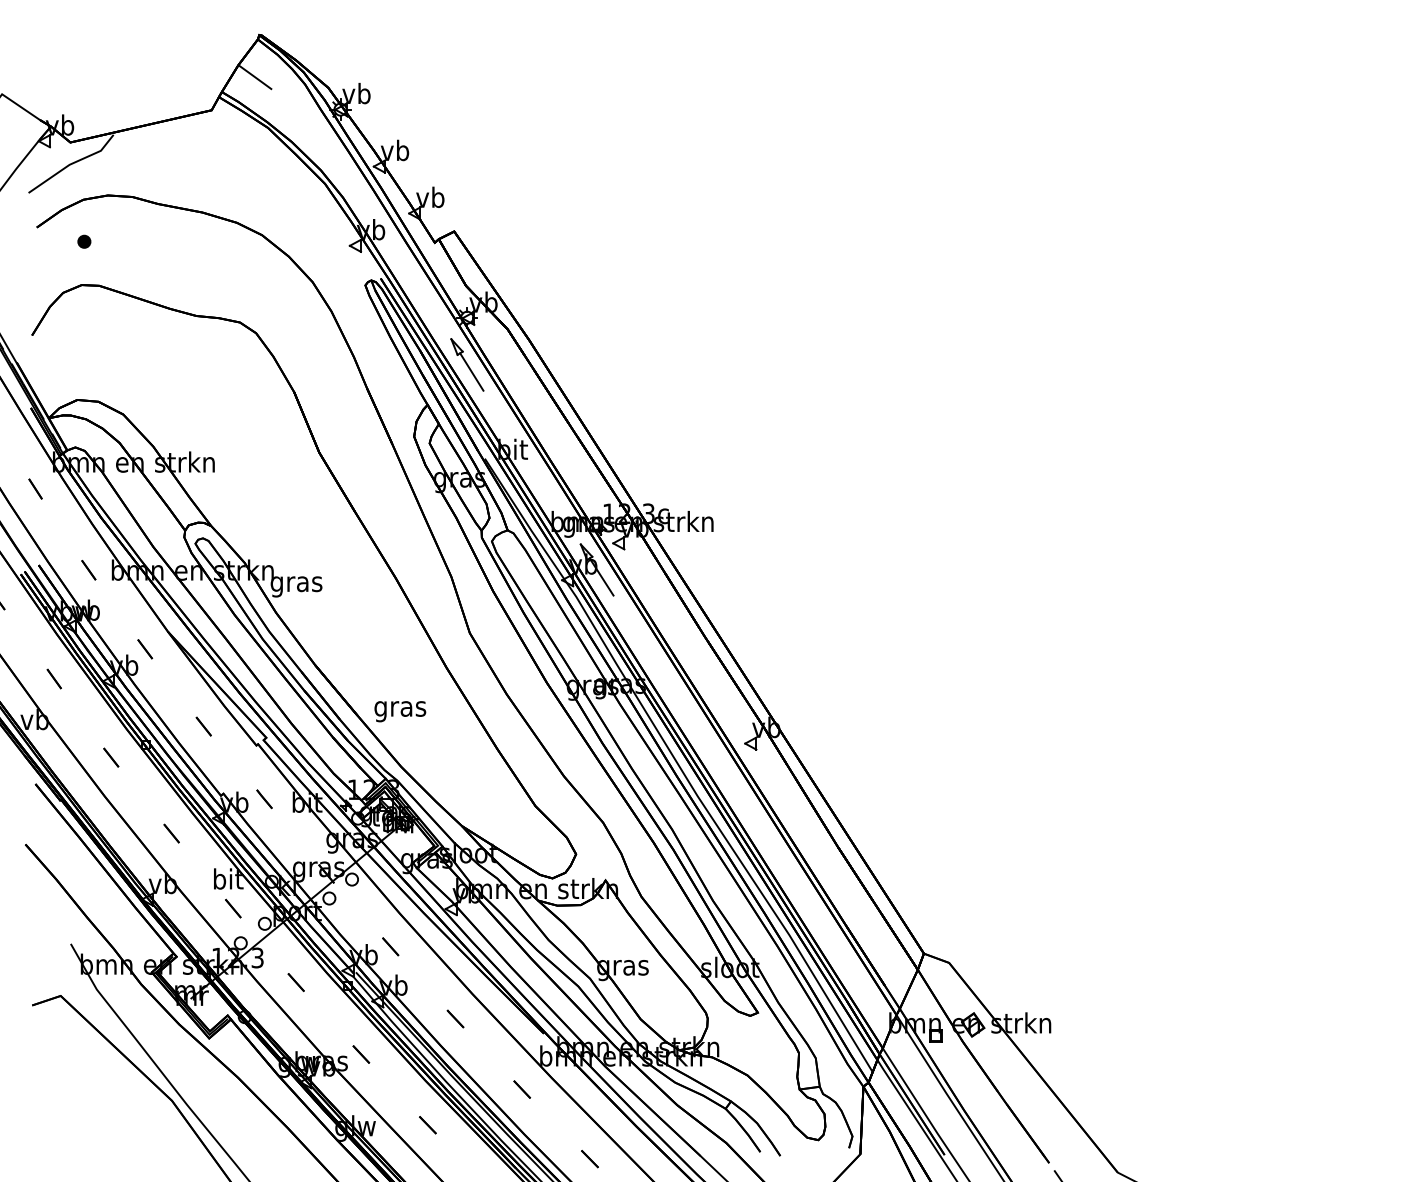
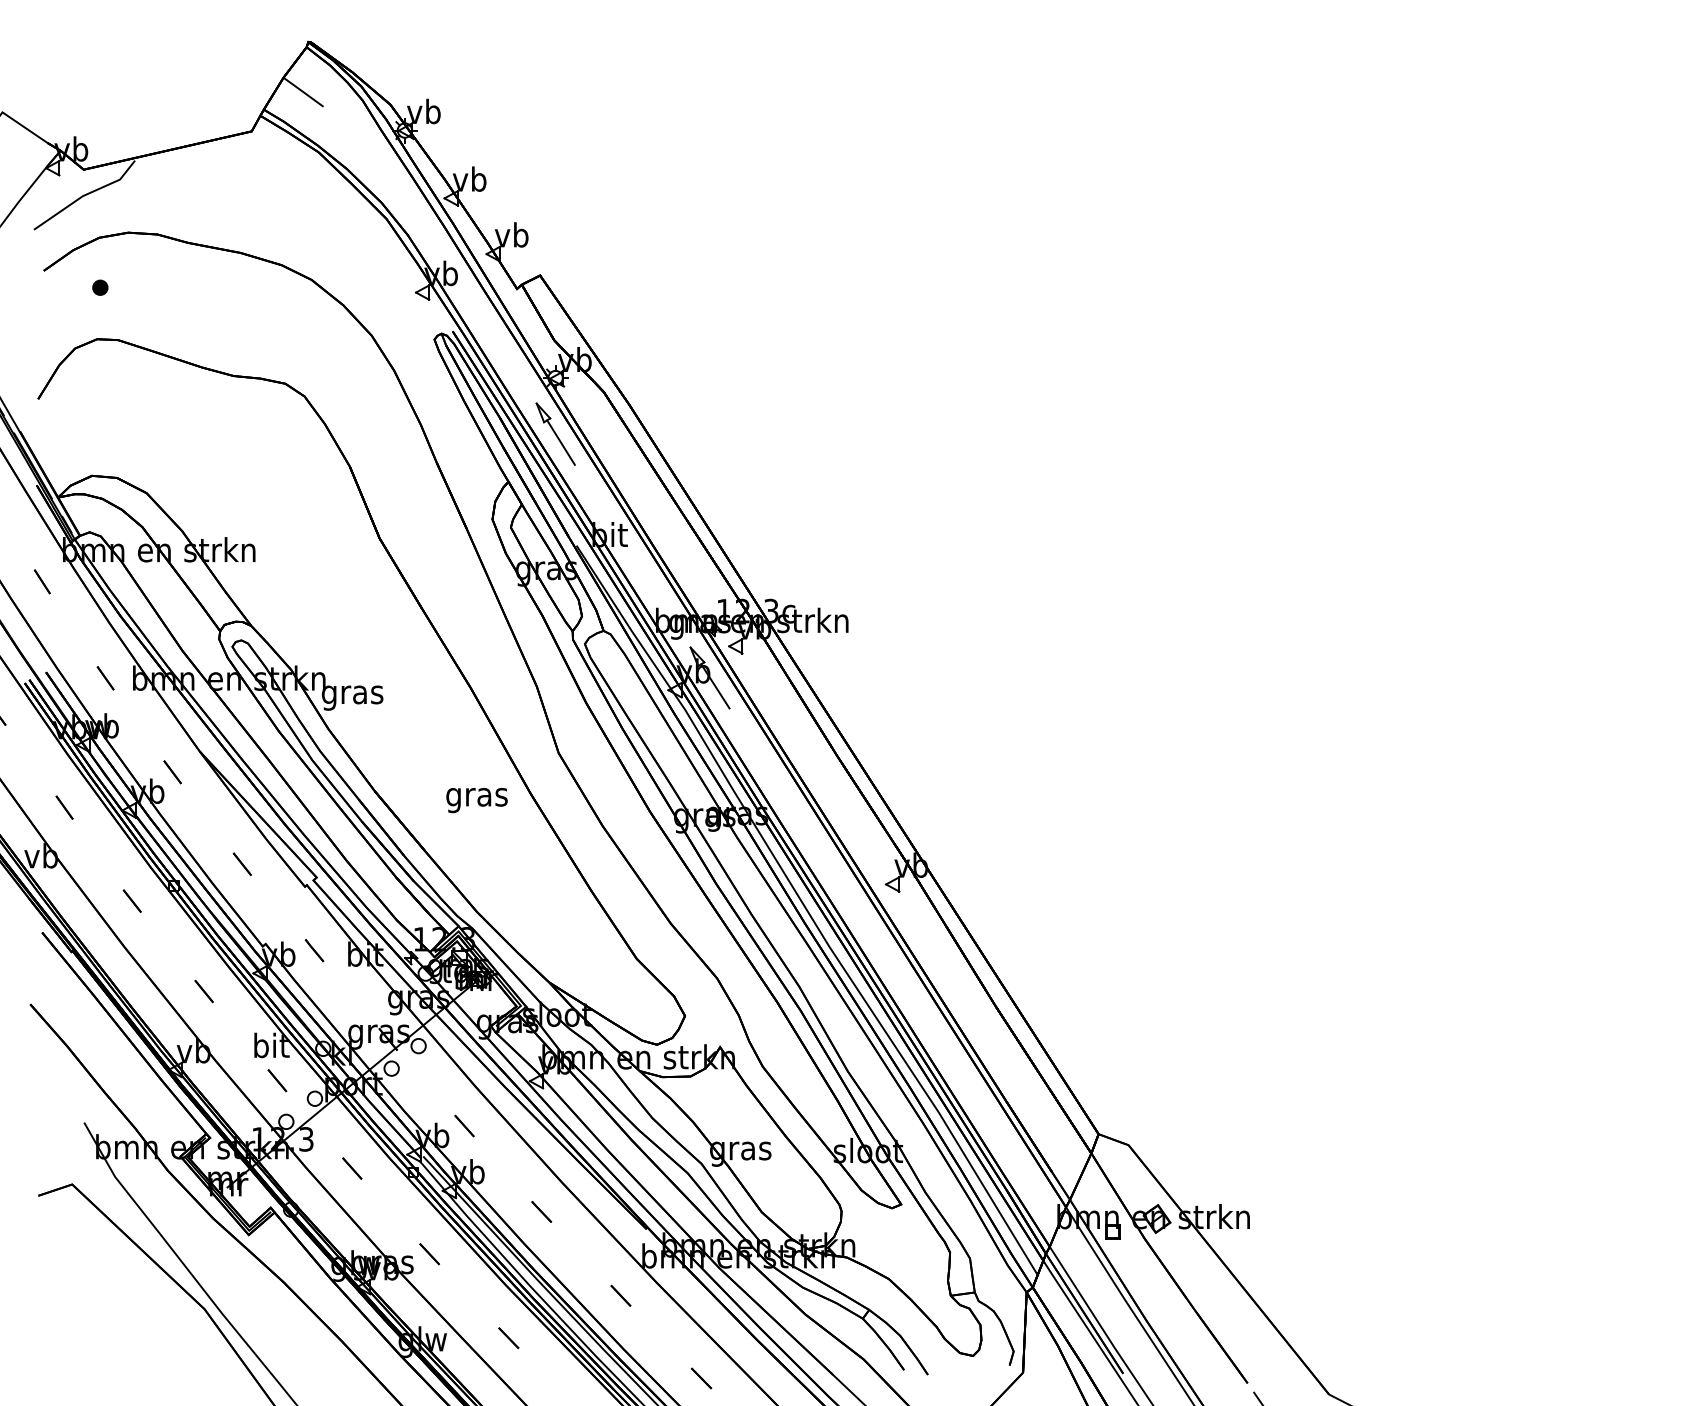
text: (399, 711) -> (476, 800), moved

